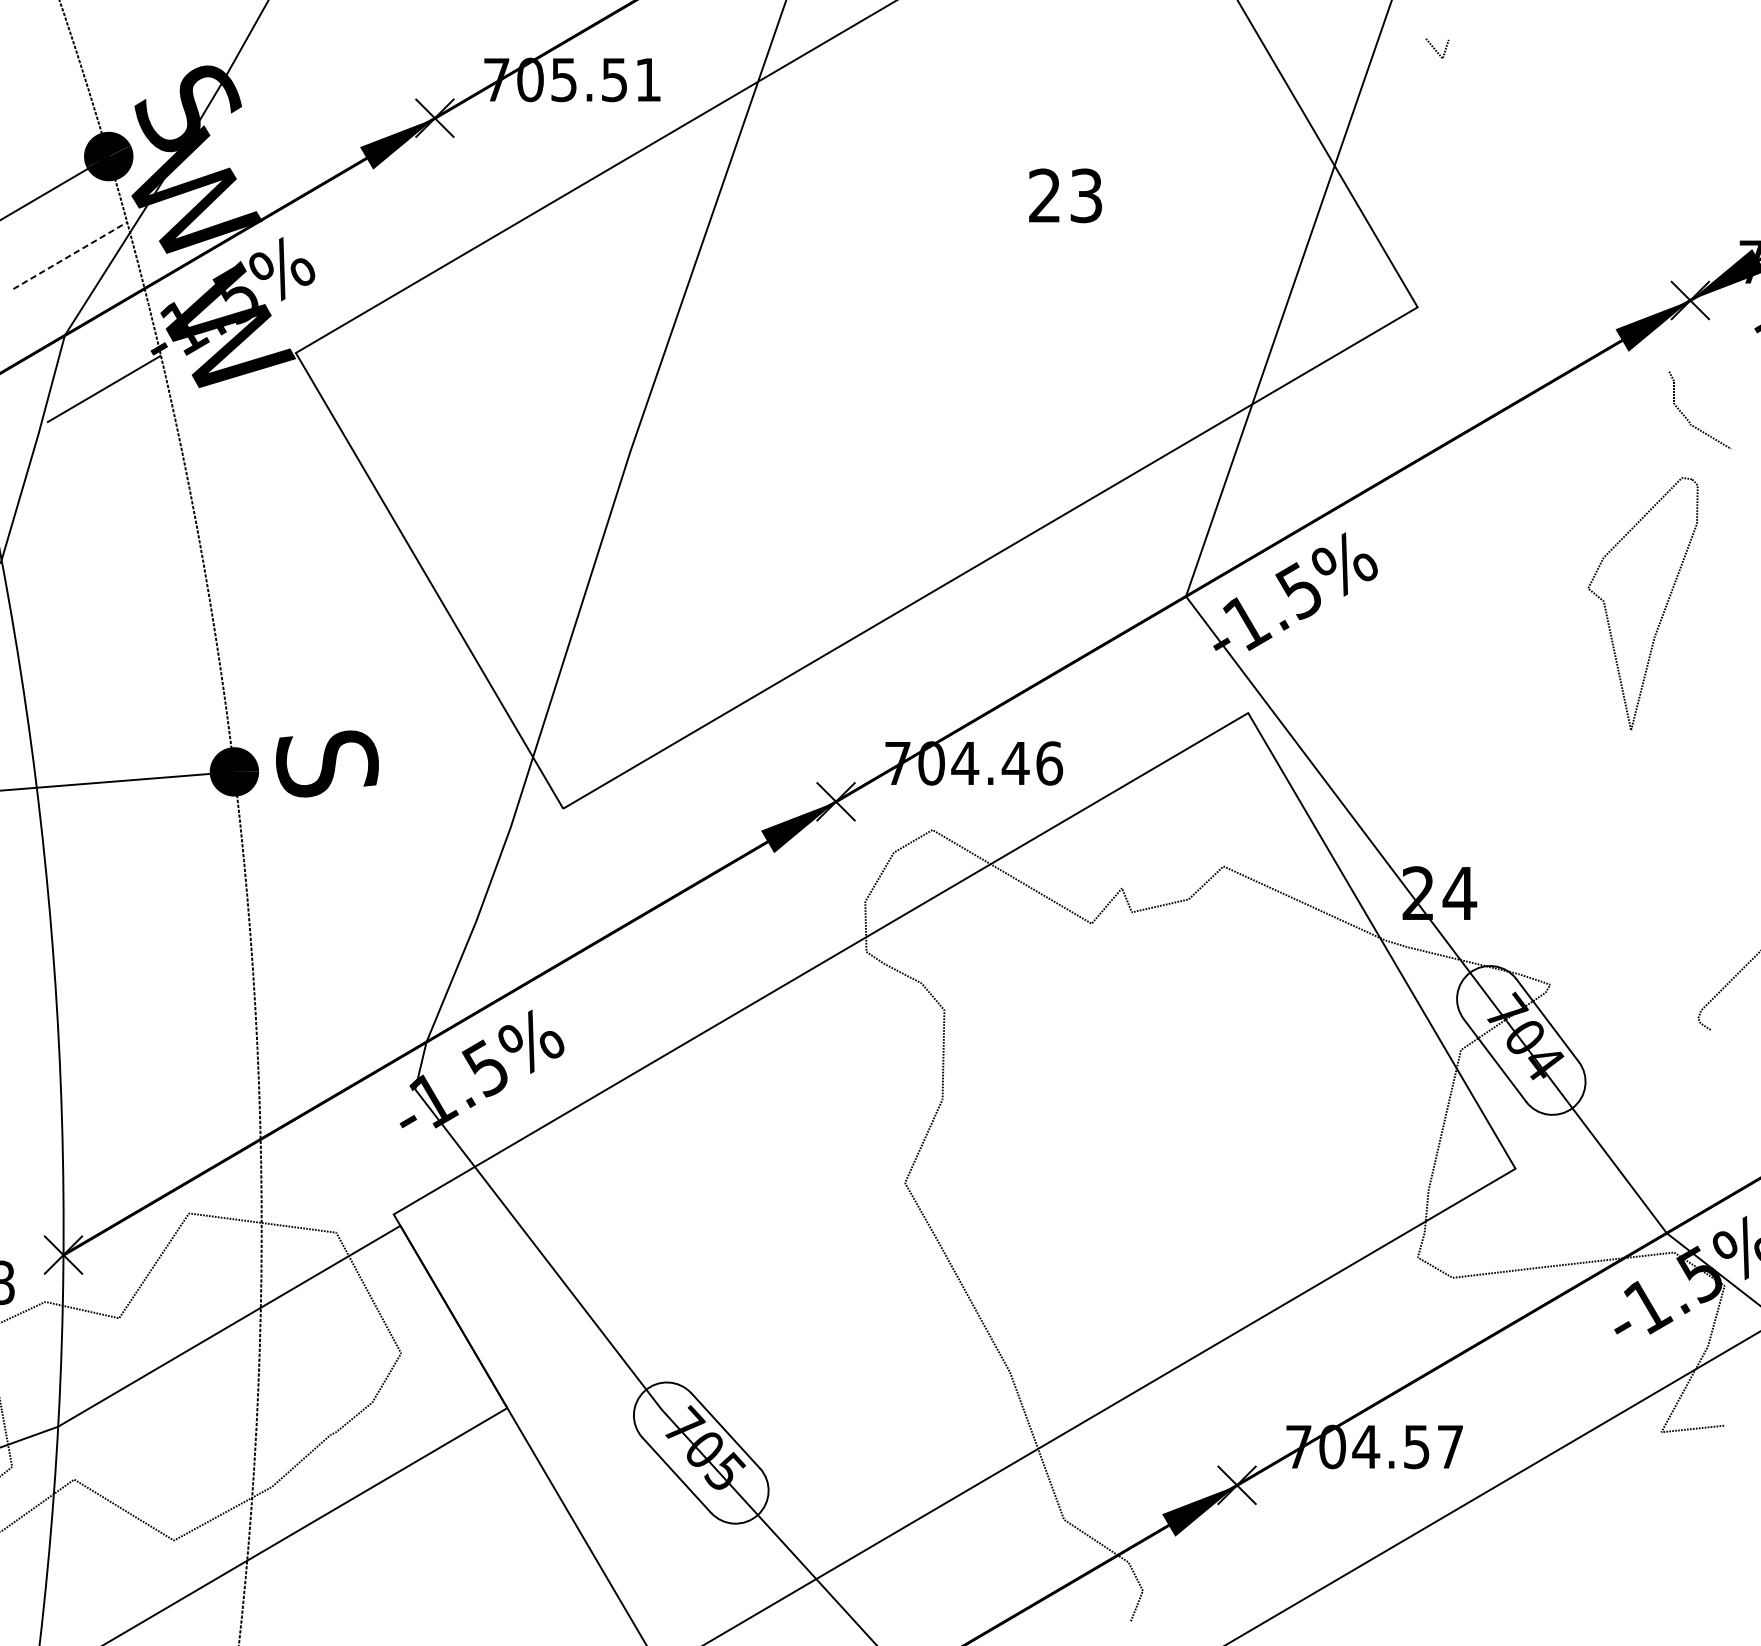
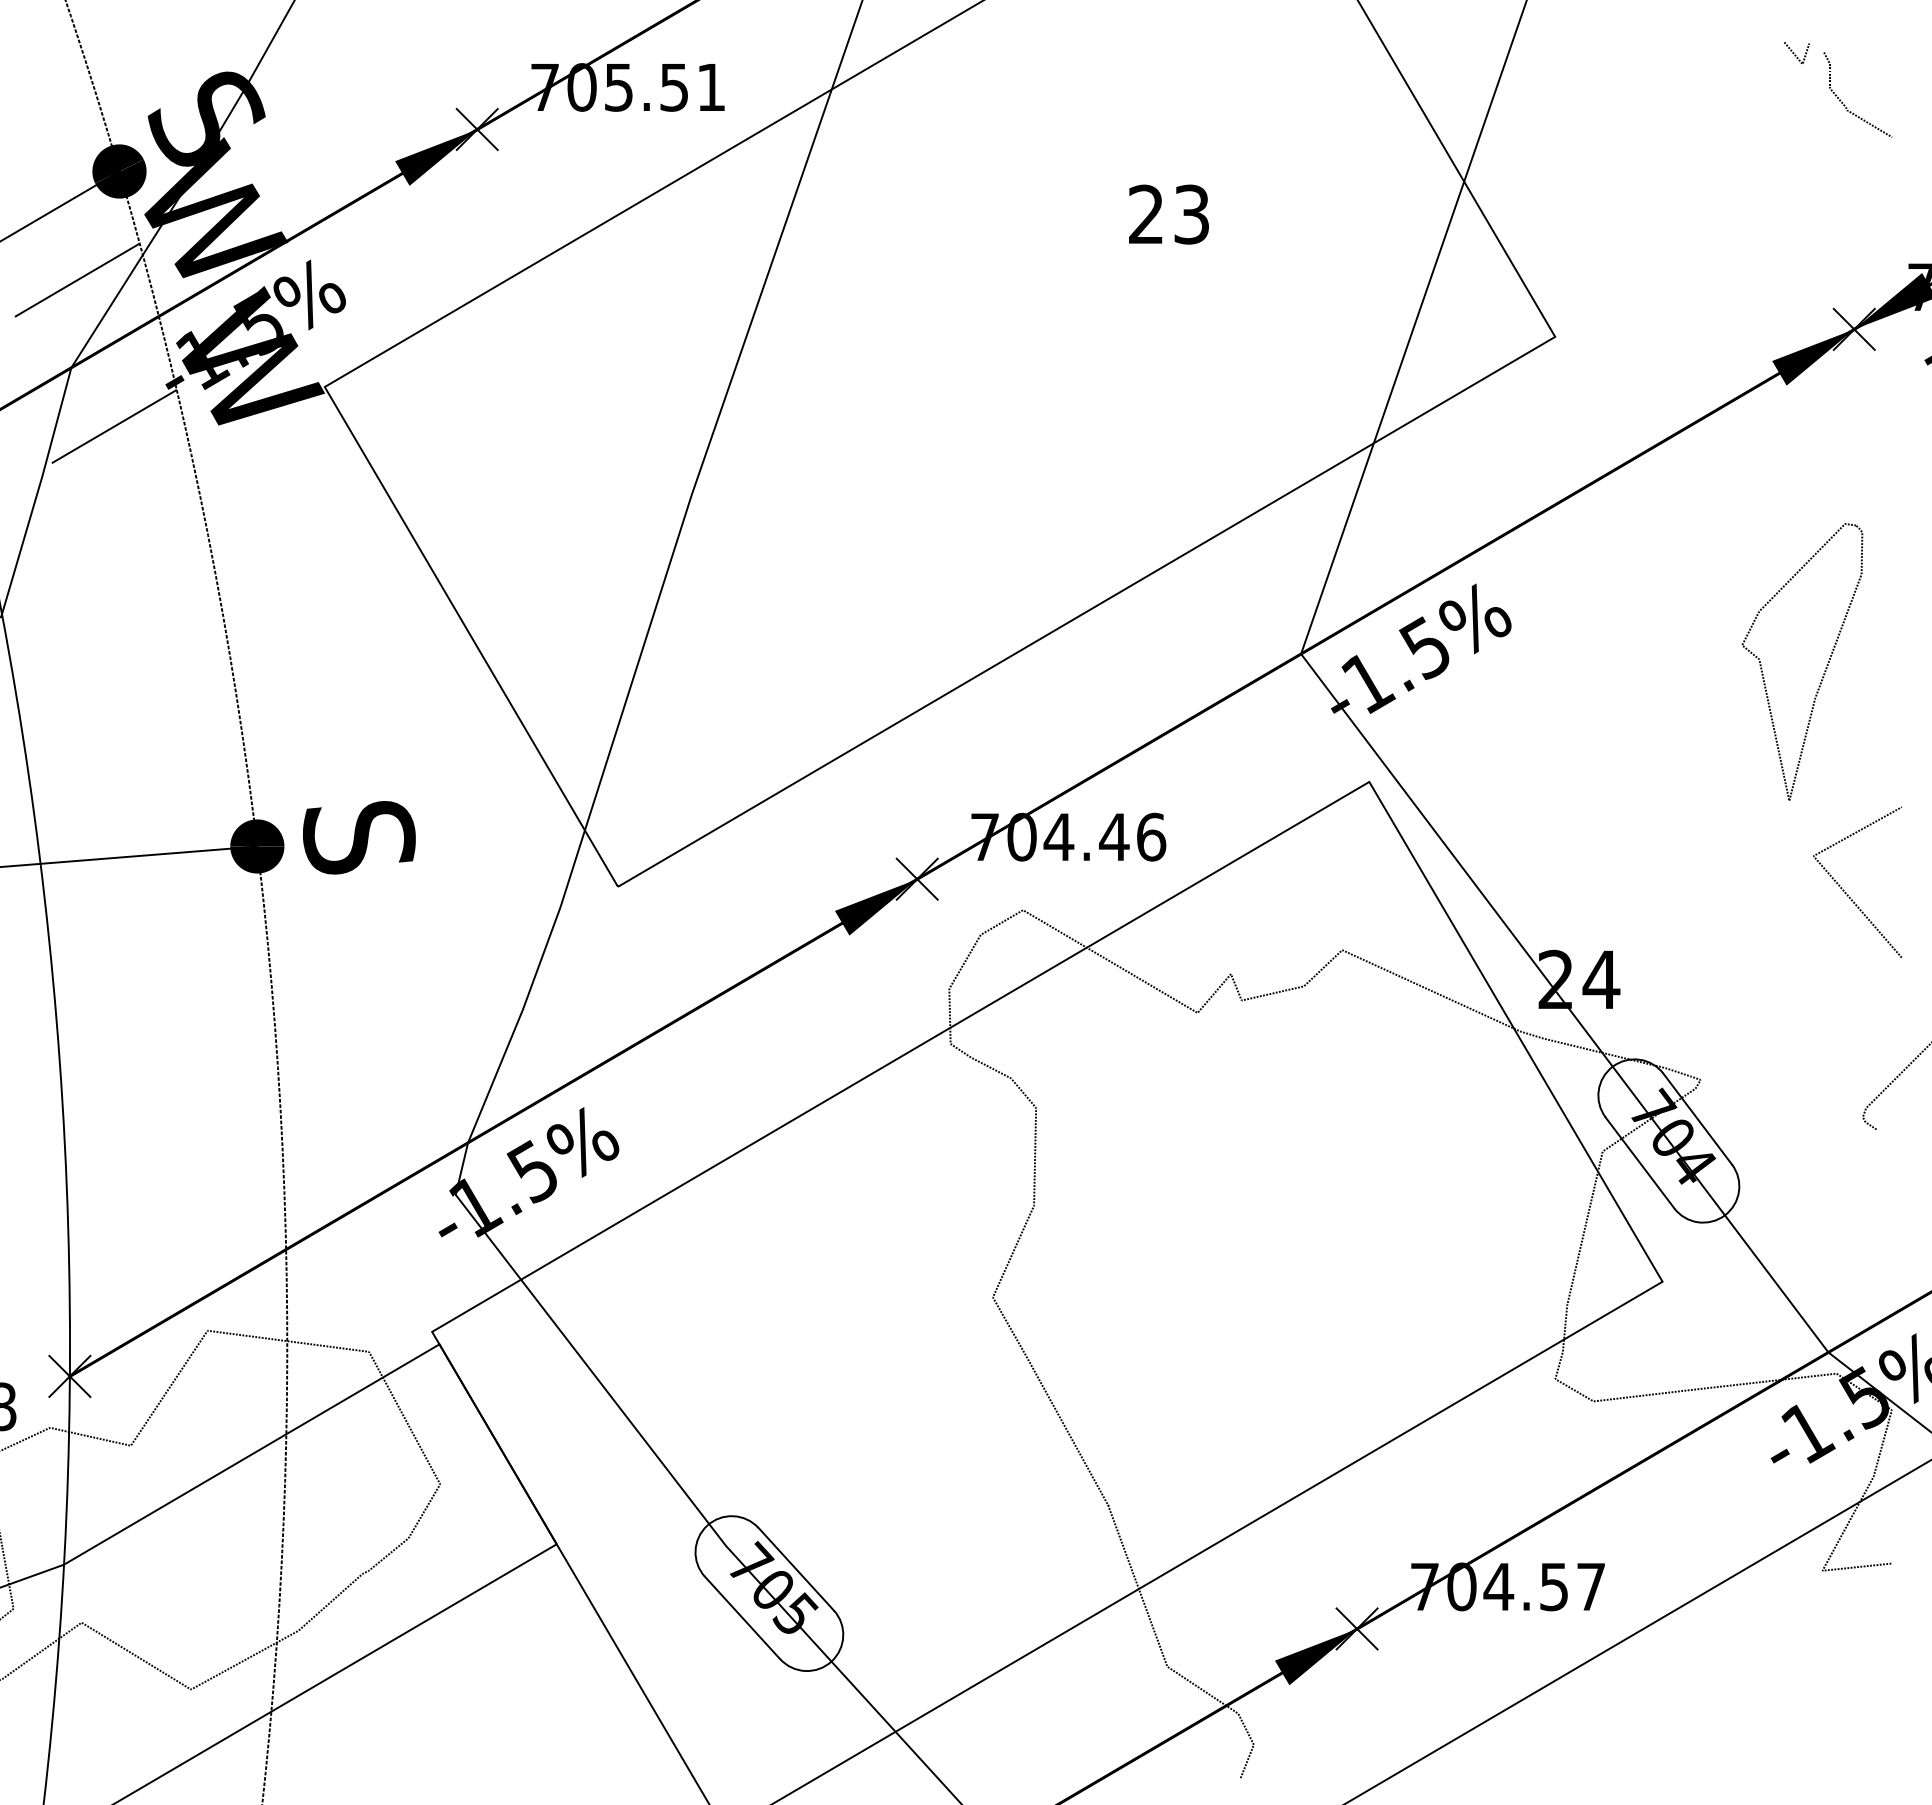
line: (1436, 49) -> (1795, 54), moved
line: (70, 255) -> (77, 279), dashed -> solid
curve: (1686, 417) -> (1843, 102), moved
line: (1683, 813) -> (1846, 892), added

